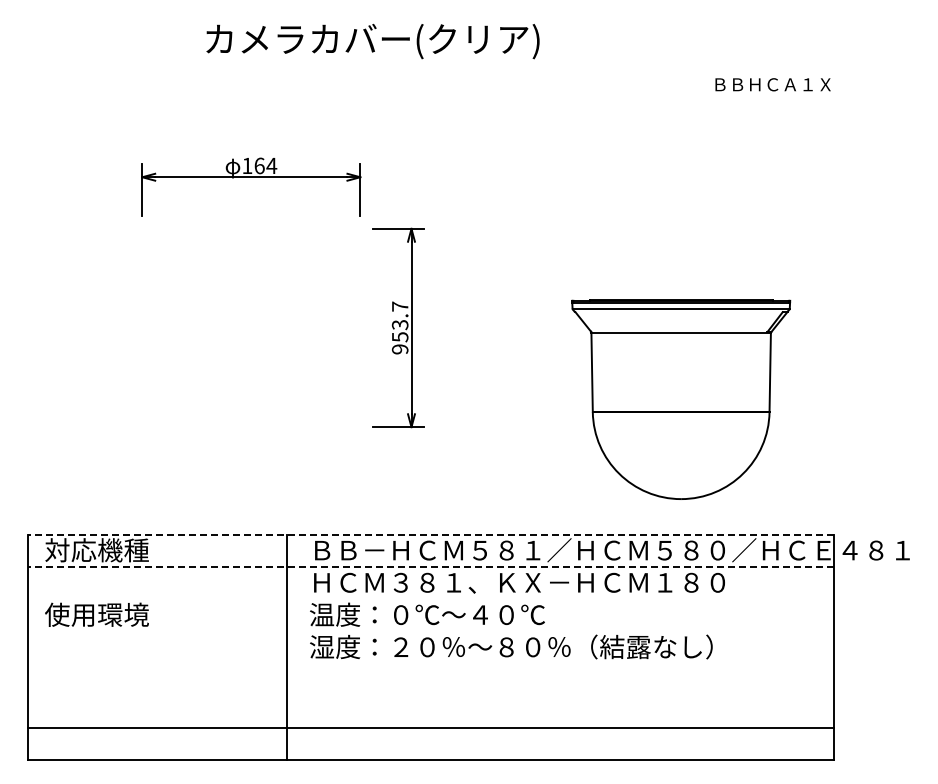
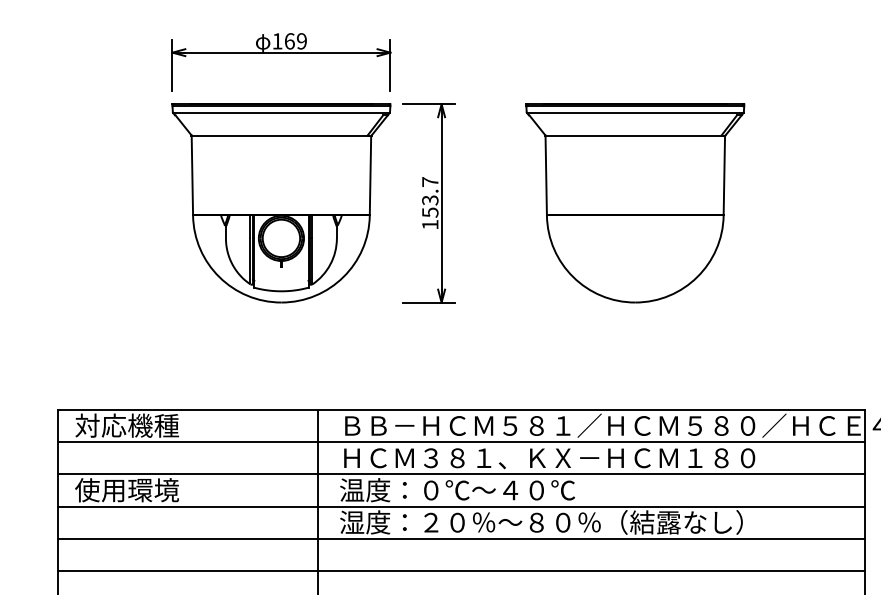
text: (271, 165) -> (301, 40), 164 -> 169
part: (251, 327) -> (281, 202), added
text: (399, 349) -> (429, 224), 953.7 -> 153.7
part: (681, 399) -> (635, 202), moved
line: (430, 534) -> (460, 409), dashed -> solid
line: (430, 566) -> (460, 441), dashed -> solid
line: (431, 599) -> (461, 474), added
line: (431, 631) -> (461, 506), added
line: (431, 663) -> (461, 538), added
line: (431, 695) -> (461, 570), added

